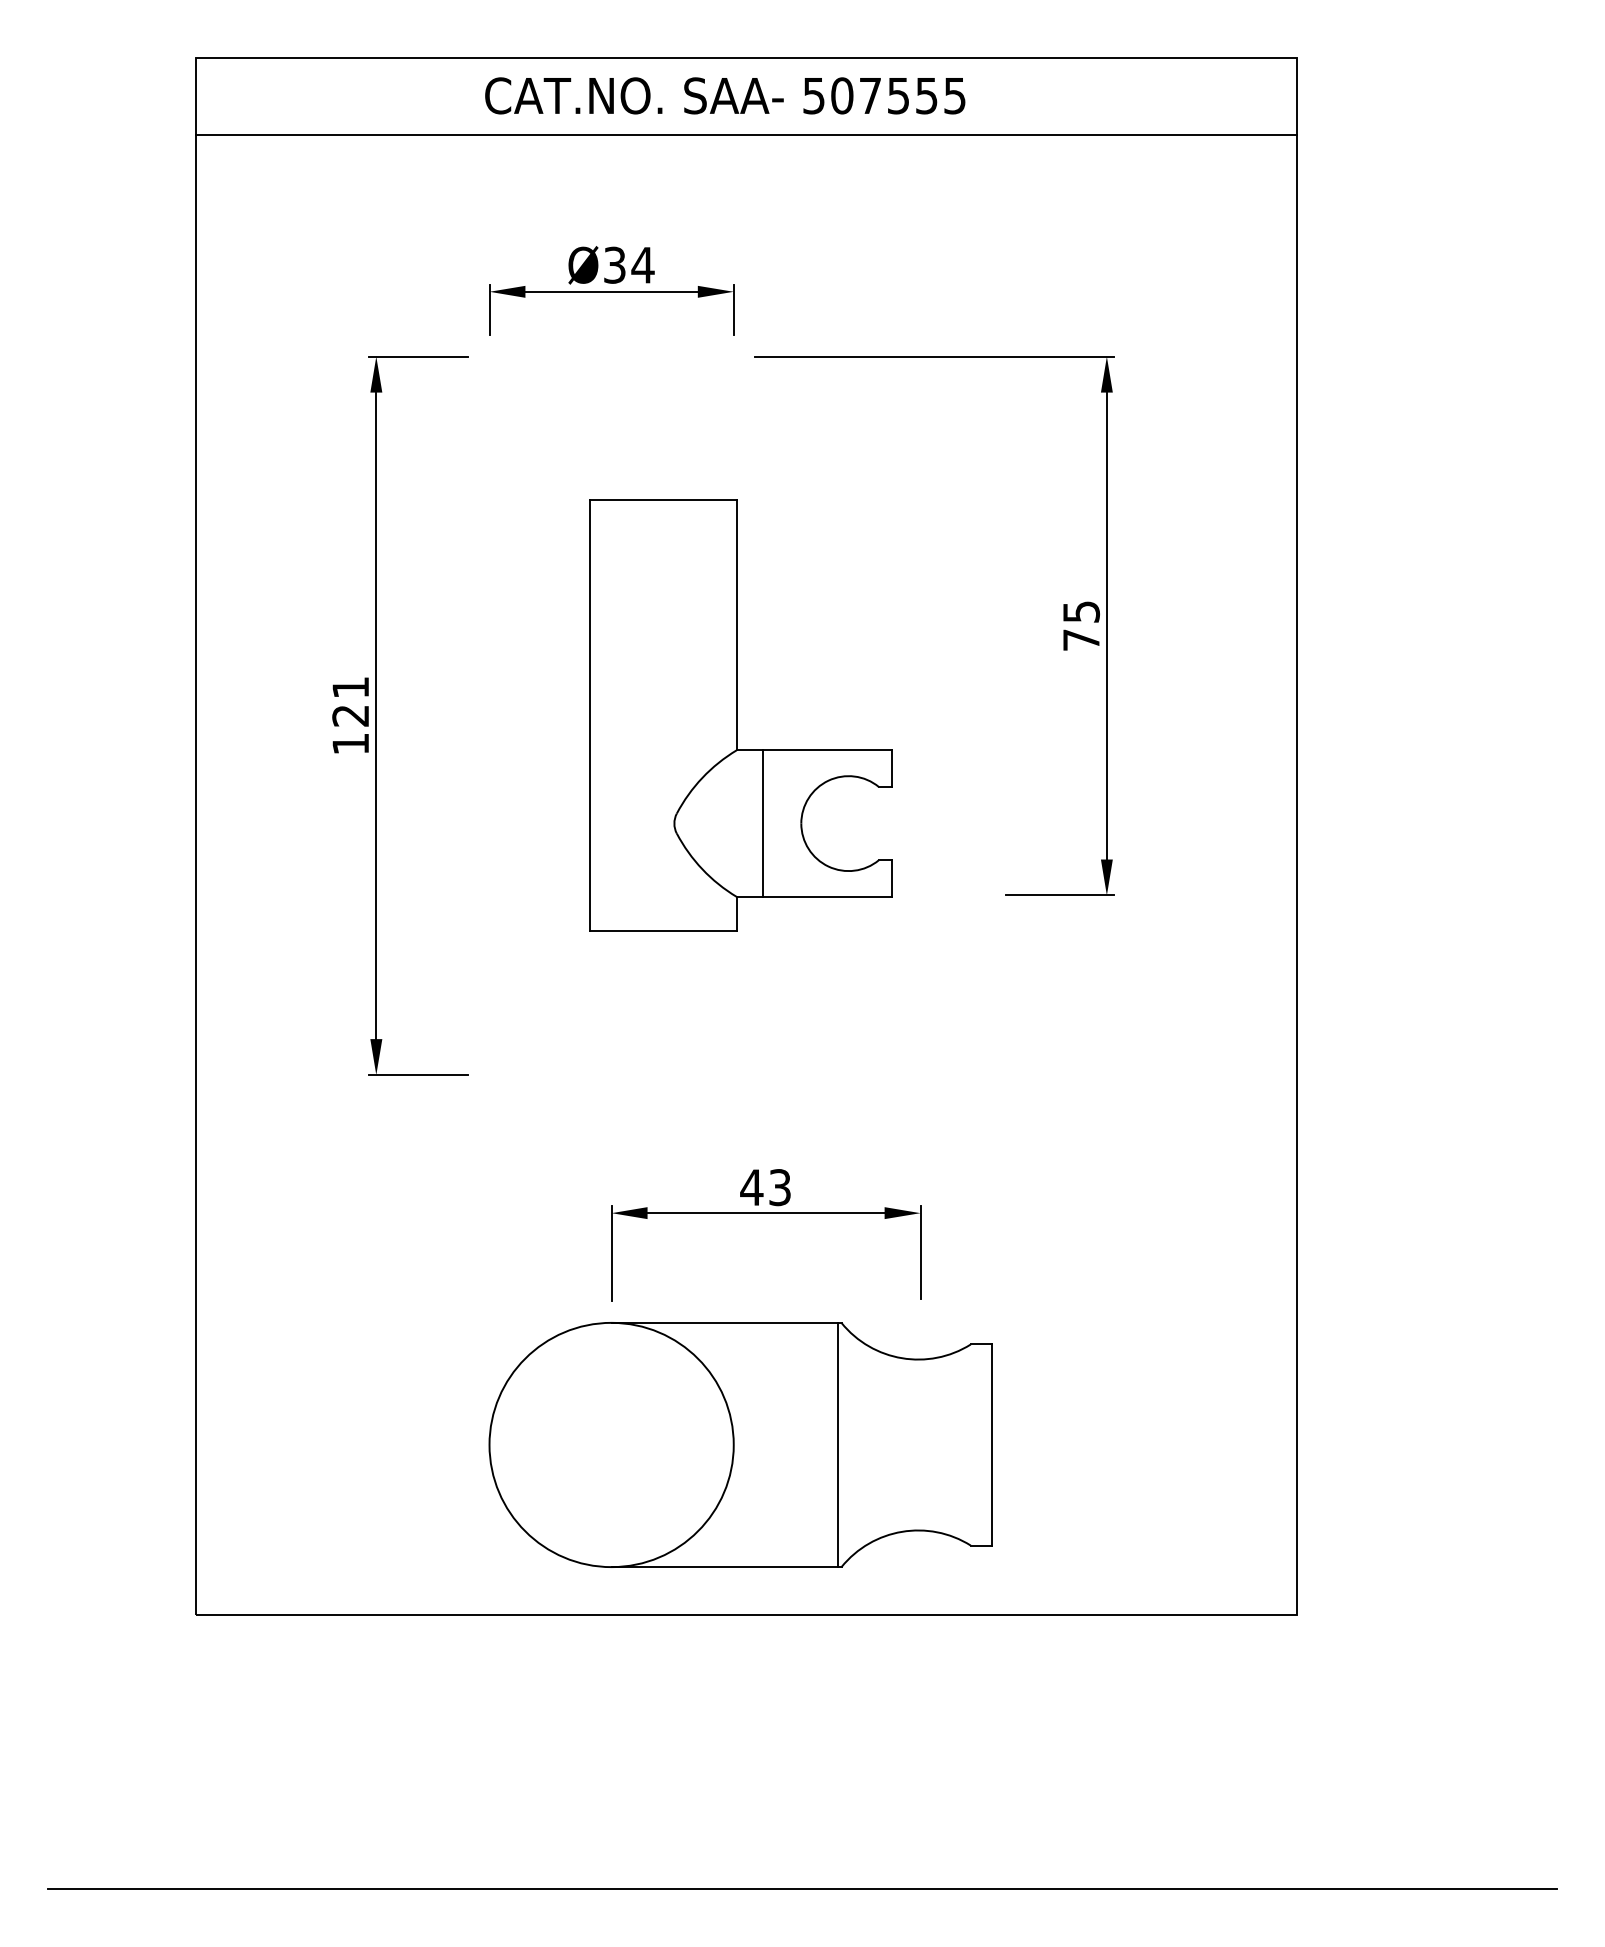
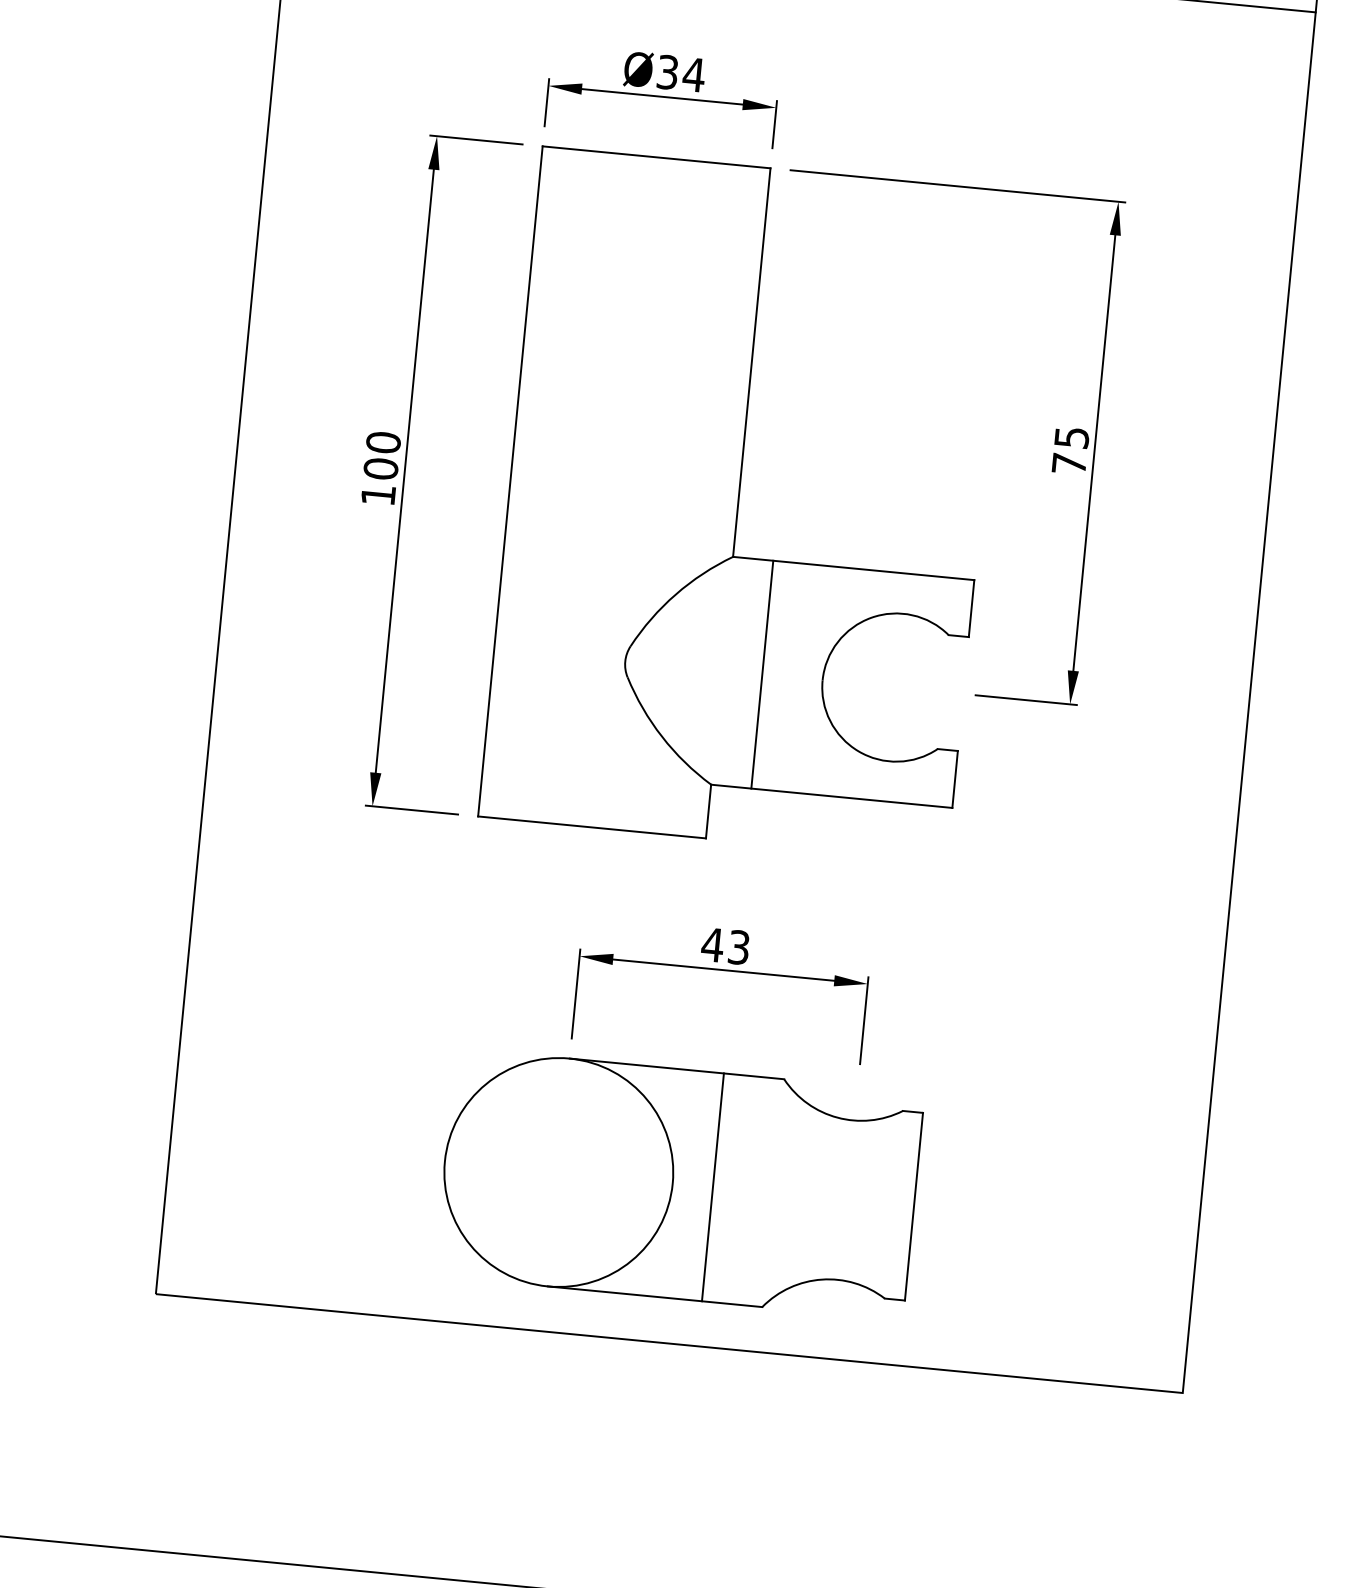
text: (350, 701) -> (382, 455), 121 -> 100
part: (740, 715) -> (744, 503), size x1.67
line: (837, 1444) -> (712, 1186), moved

